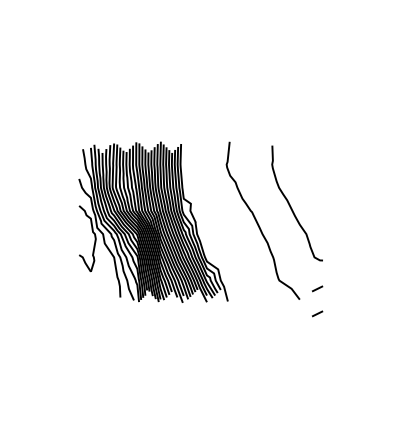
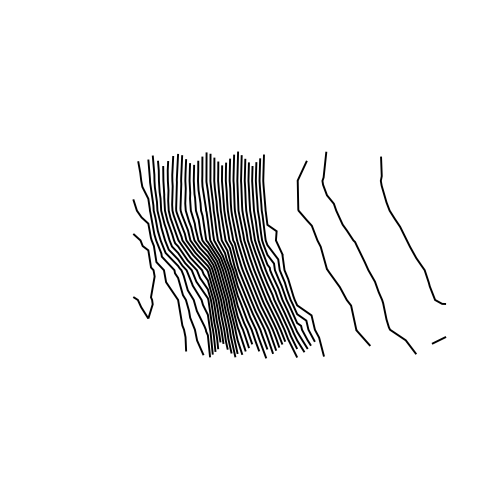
curve: (228, 222) -> (324, 255), added
line: (317, 313) -> (438, 371), removed

